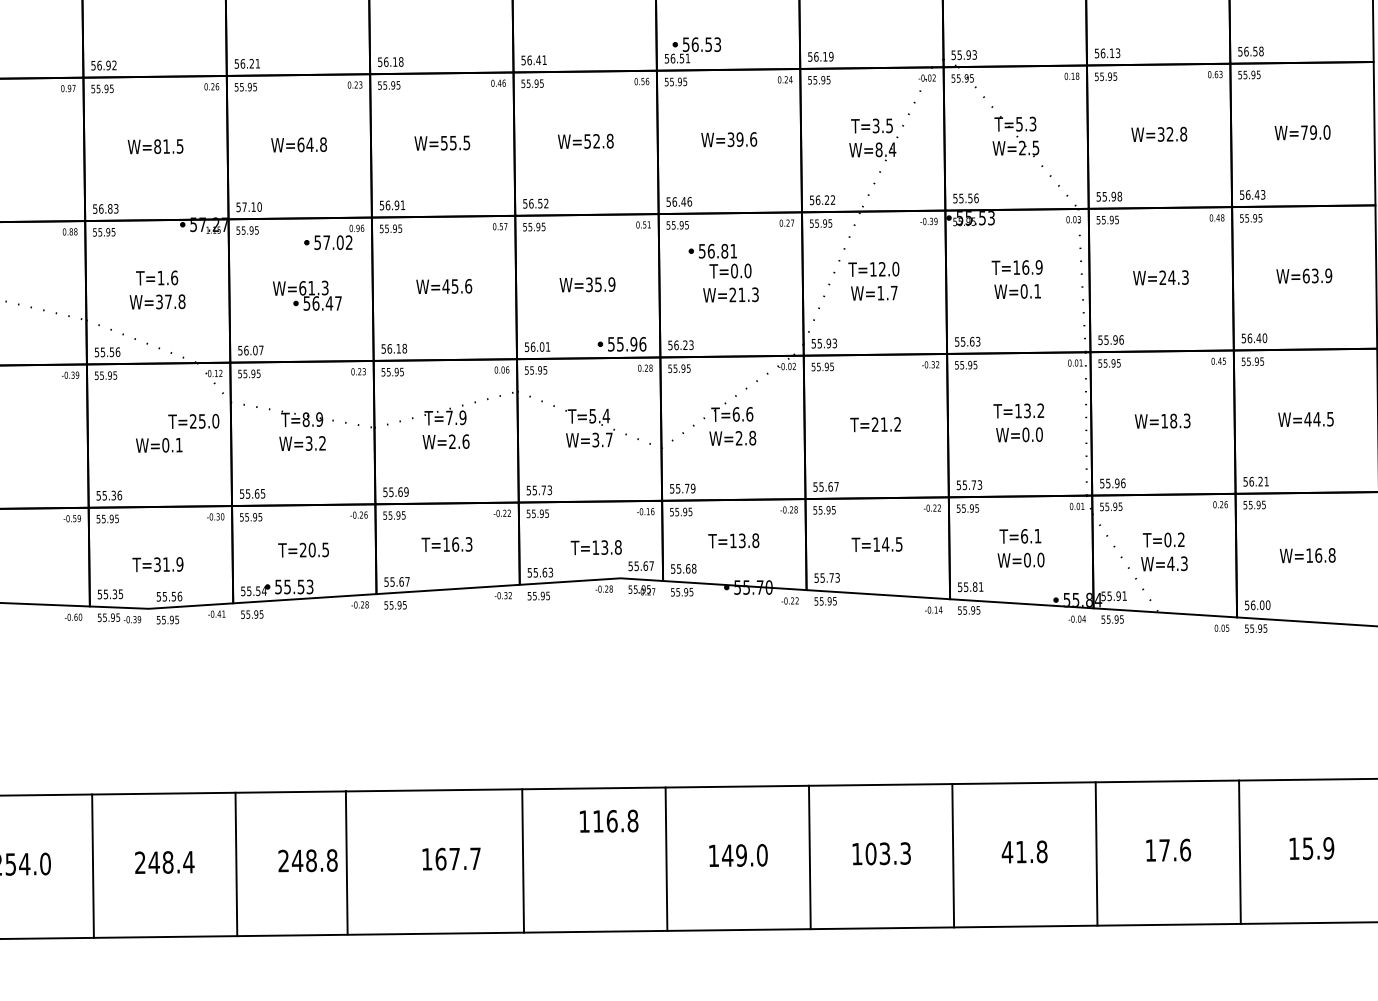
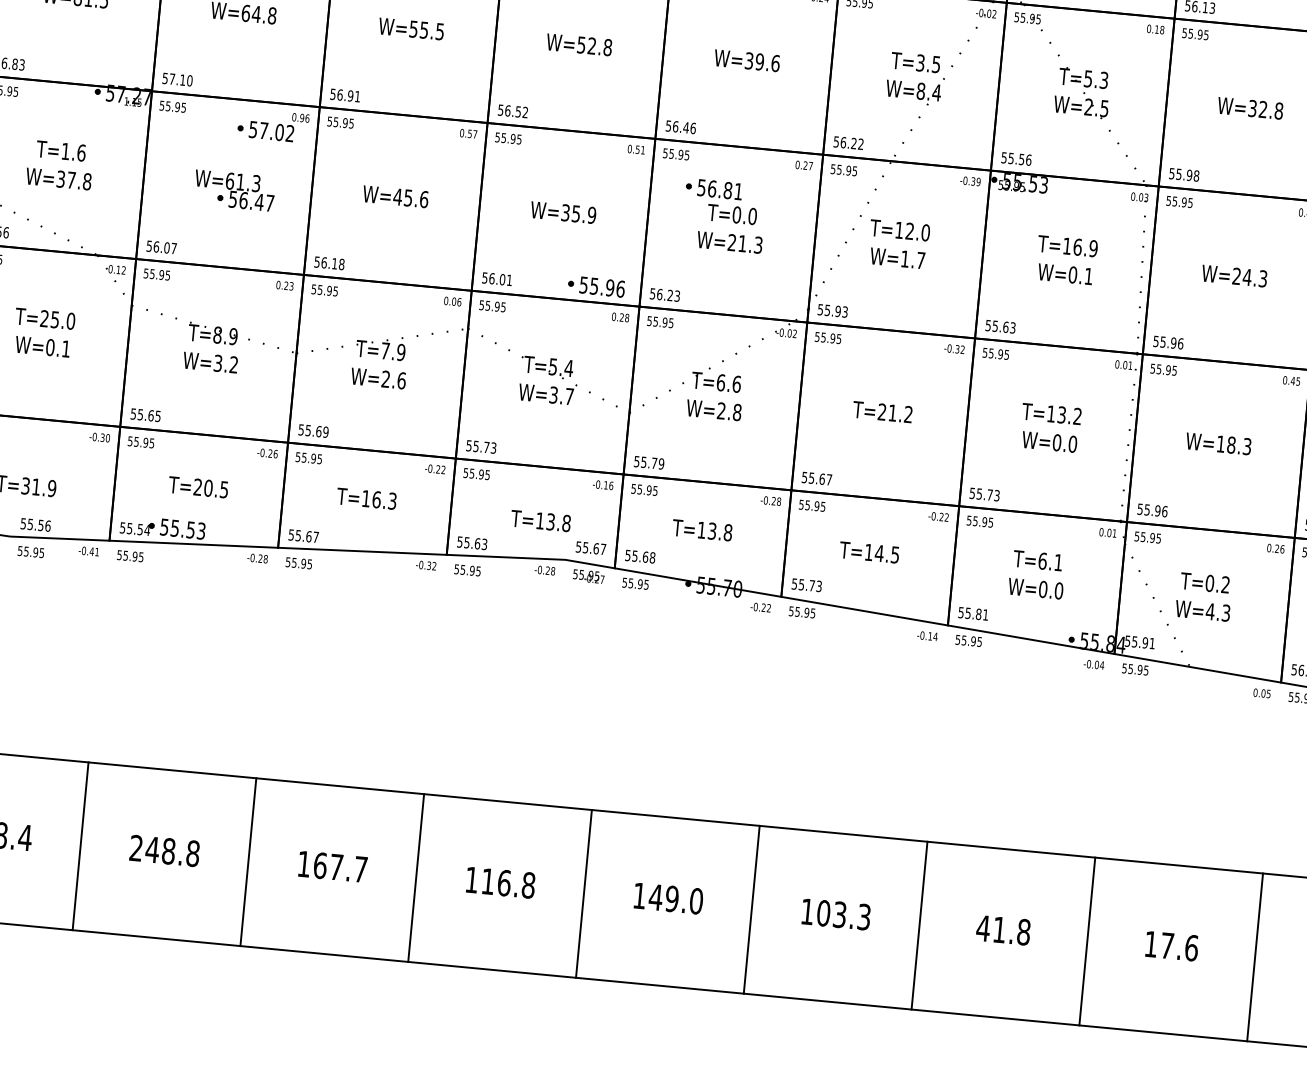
text: (193, 420) -> (44, 317), moved
text: (609, 820) -> (501, 881), moved
line: (346, 862) -> (248, 861), moved

